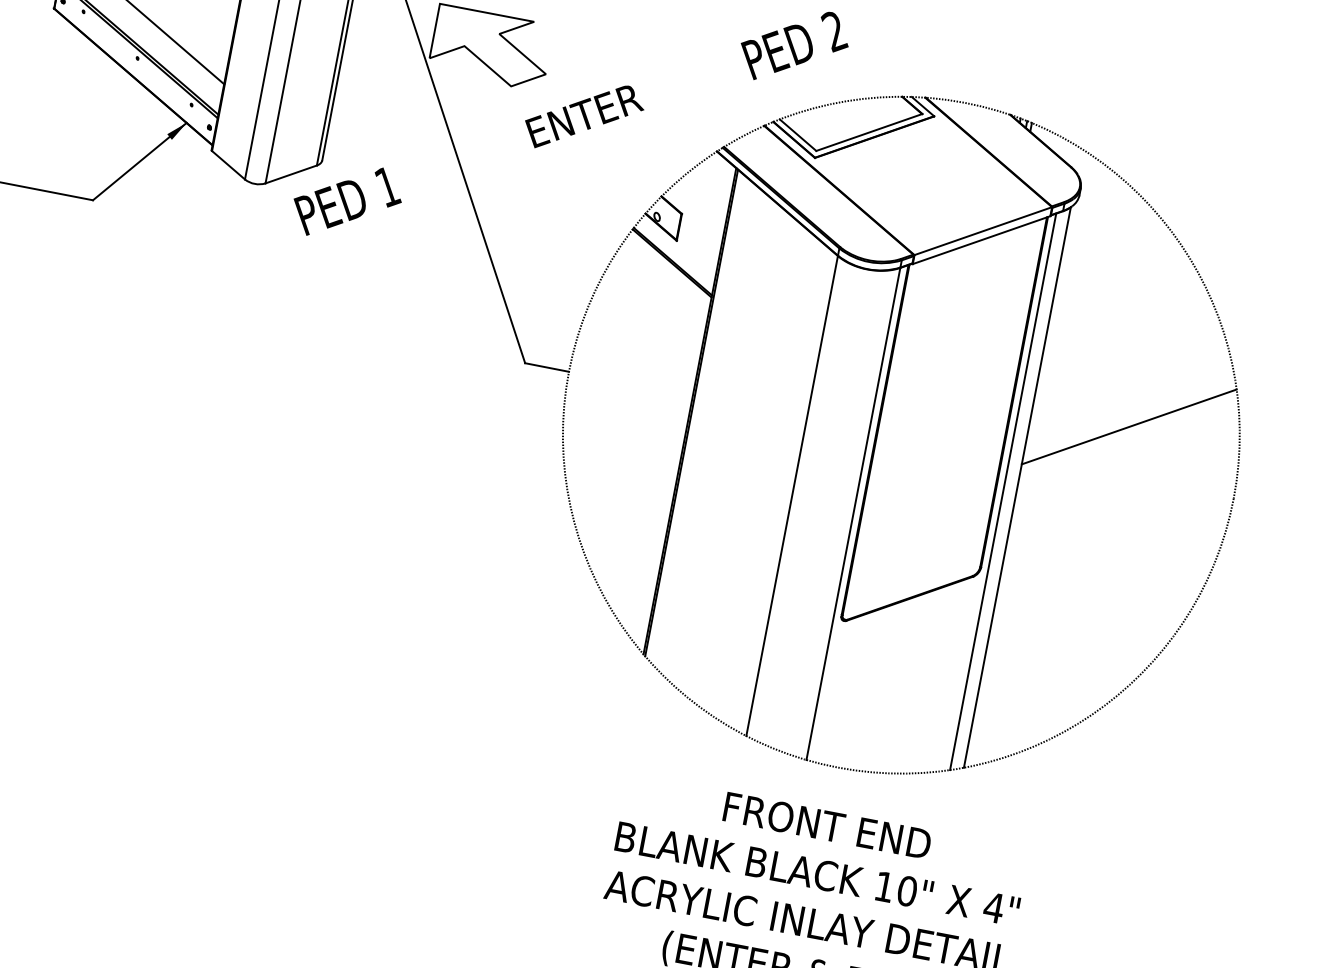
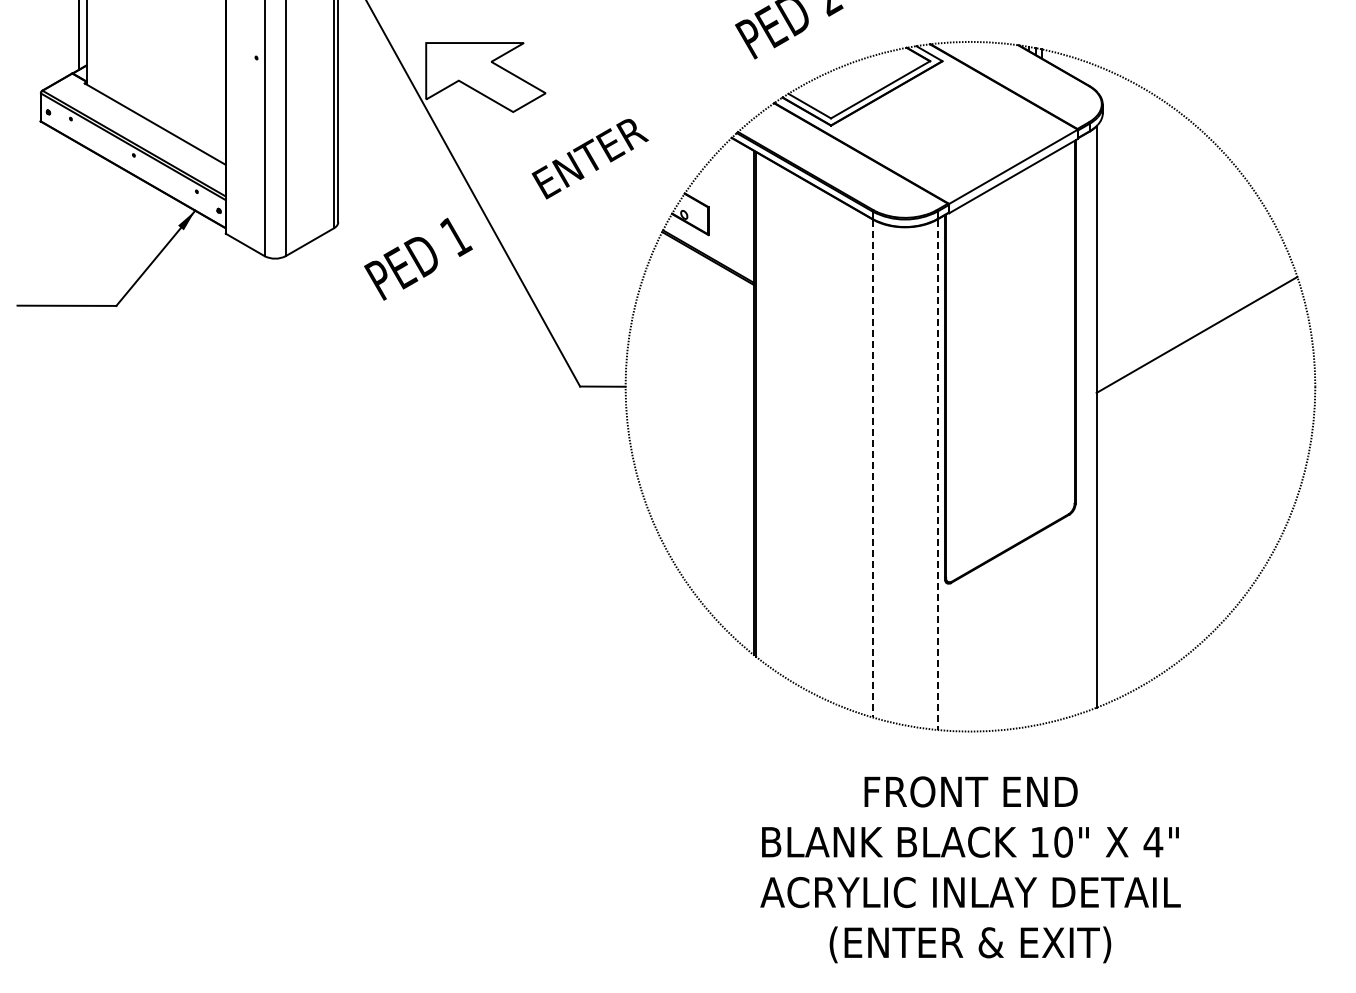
text: (583, 117) -> (589, 159), moved
text: (347, 201) -> (418, 258), moved
line: (1003, 491) -> (1083, 423), removed
line: (791, 495) -> (872, 468), solid -> dashed
line: (853, 514) -> (937, 475), solid -> dashed

